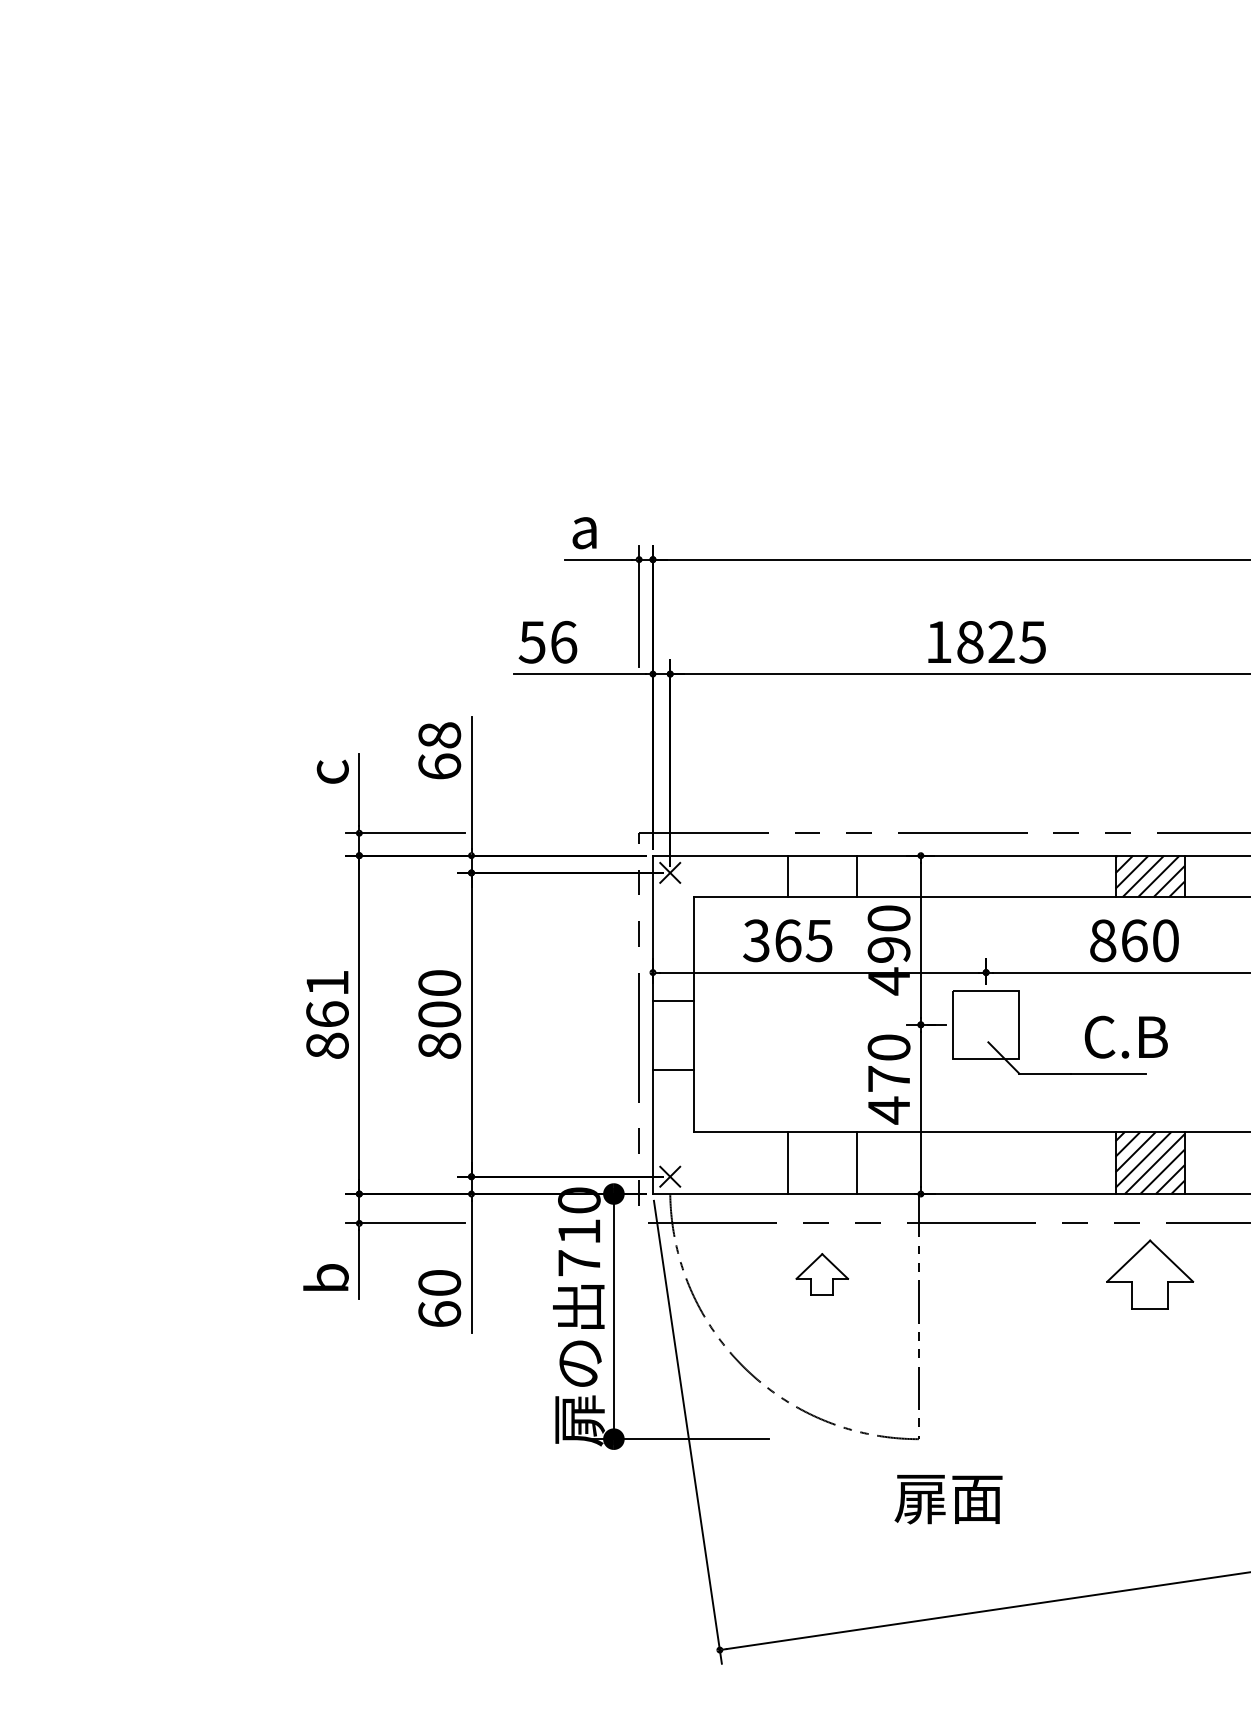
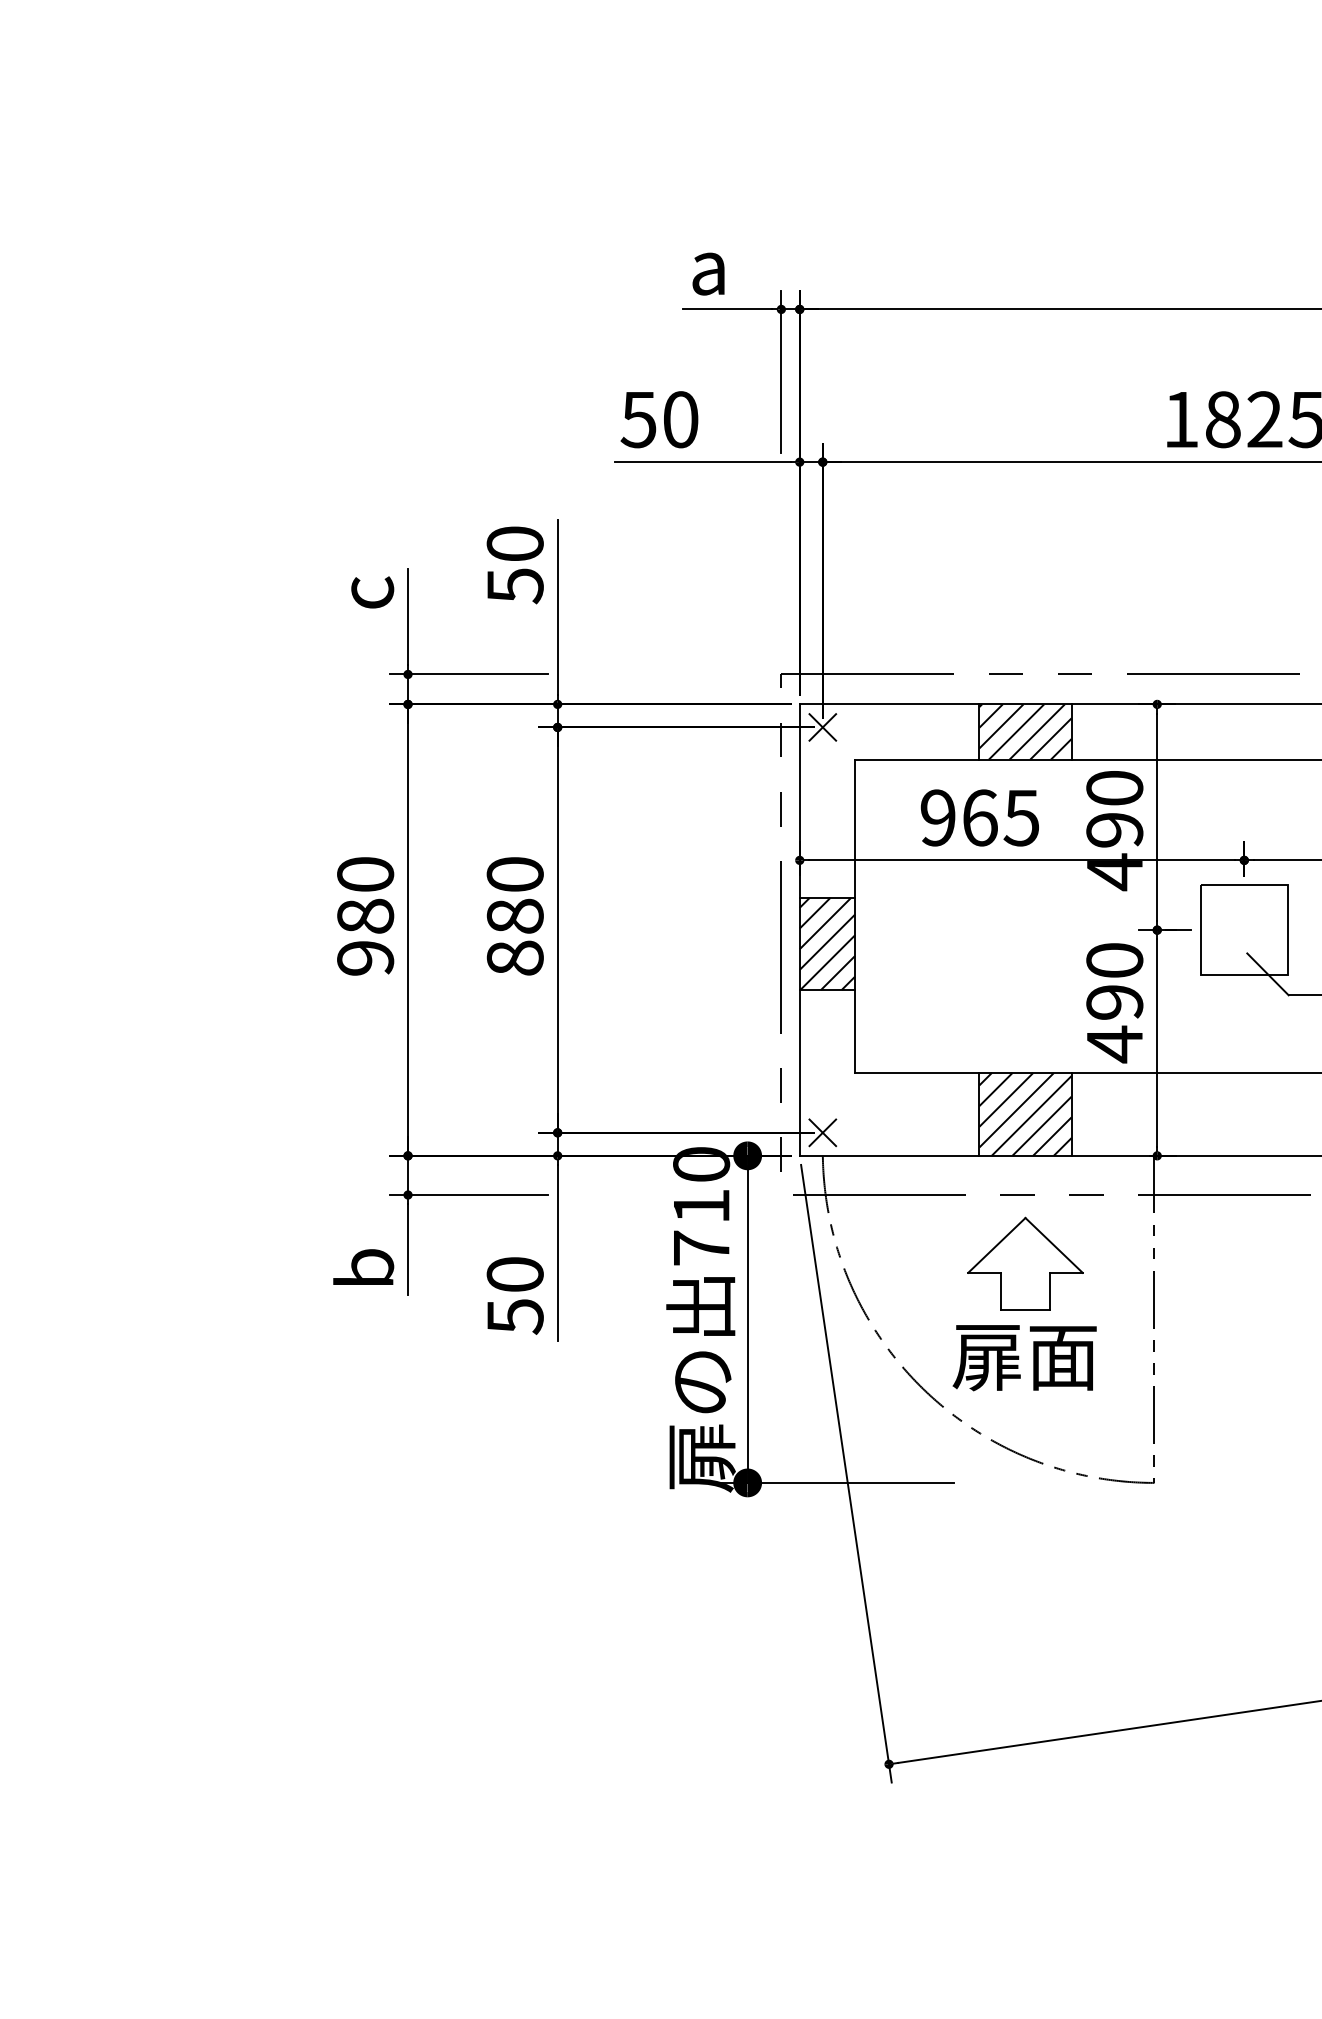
text: (564, 641) -> (681, 418), 56 -> 50
text: (439, 751) -> (514, 565), 68 -> 50
hatch: (821, 876) -> (1024, 732), added
text: (756, 940) -> (937, 817), 365 -> 965
text: (327, 1014) -> (365, 916), 861 -> 980
text: (439, 1014) -> (514, 916), 800 -> 880
hatch: (673, 1034) -> (827, 943), added
text: (888, 1079) -> (1114, 1003), 470 -> 490
hatch: (821, 1162) -> (1024, 1113), added
part: (822, 1274) -> (1025, 1263), size x1.67
text: (439, 1314) -> (514, 1316), 60 -> 50
text: (948, 1499) -> (1024, 1357), moved

